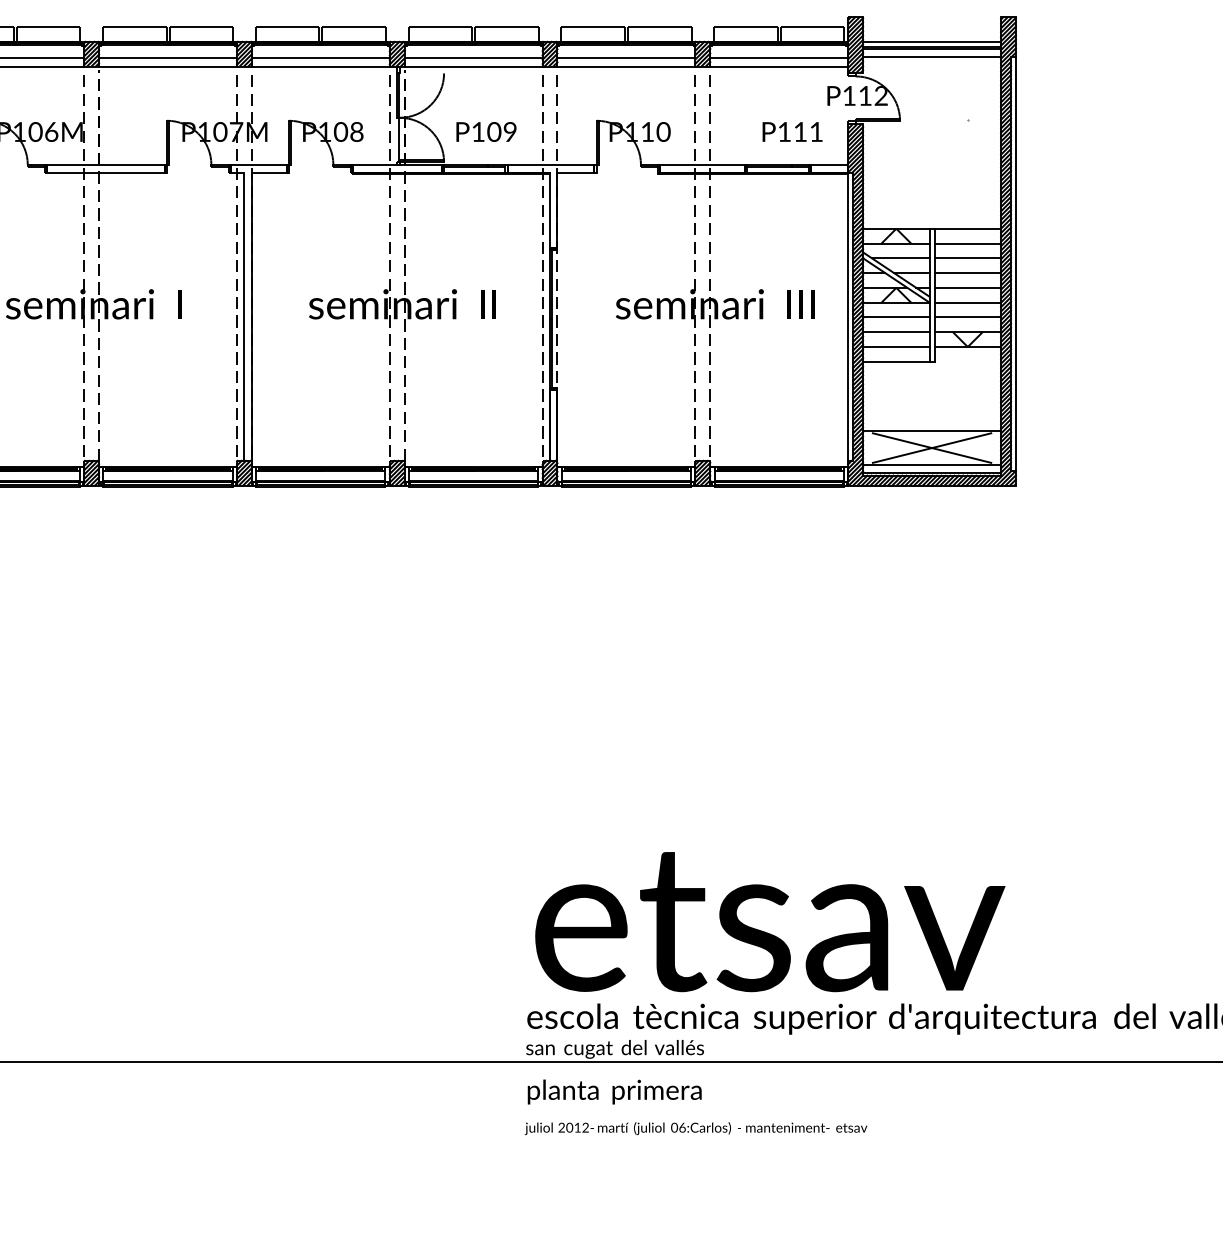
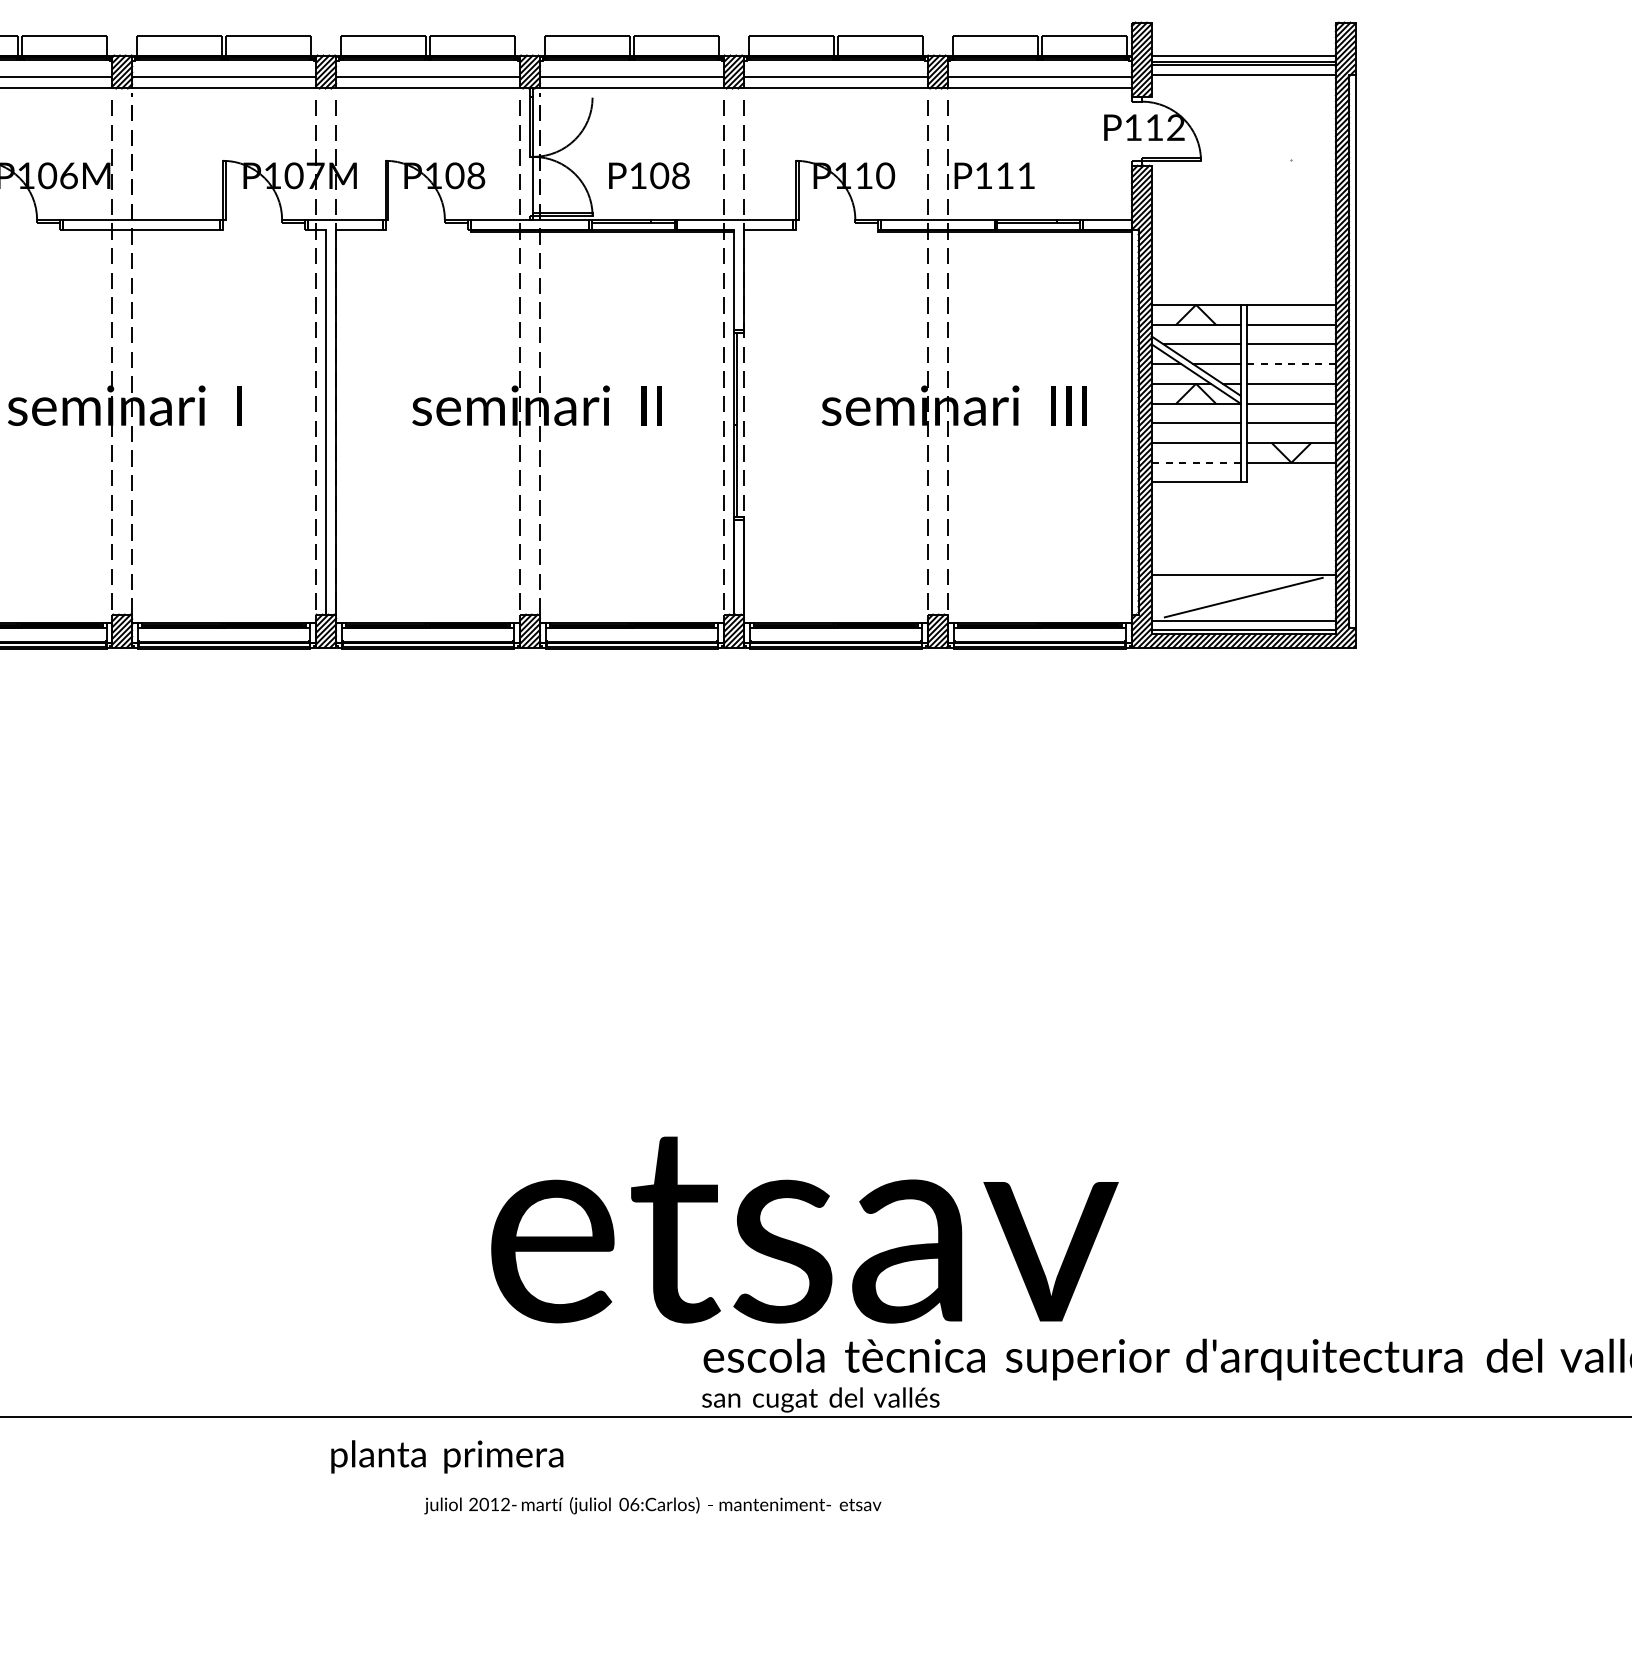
text: (792, 131) -> (994, 175), moved
text: (509, 133) -> (680, 177), P109 -> P108
line: (967, 273) -> (1290, 364), solid -> dashed
line: (895, 346) -> (1195, 462), solid -> dashed
line: (931, 448) -> (1243, 597), removed
text: (769, 921) -> (804, 1229), moved
text: (614, 1091) -> (447, 1456), moved
text: (695, 1128) -> (652, 1505), moved

